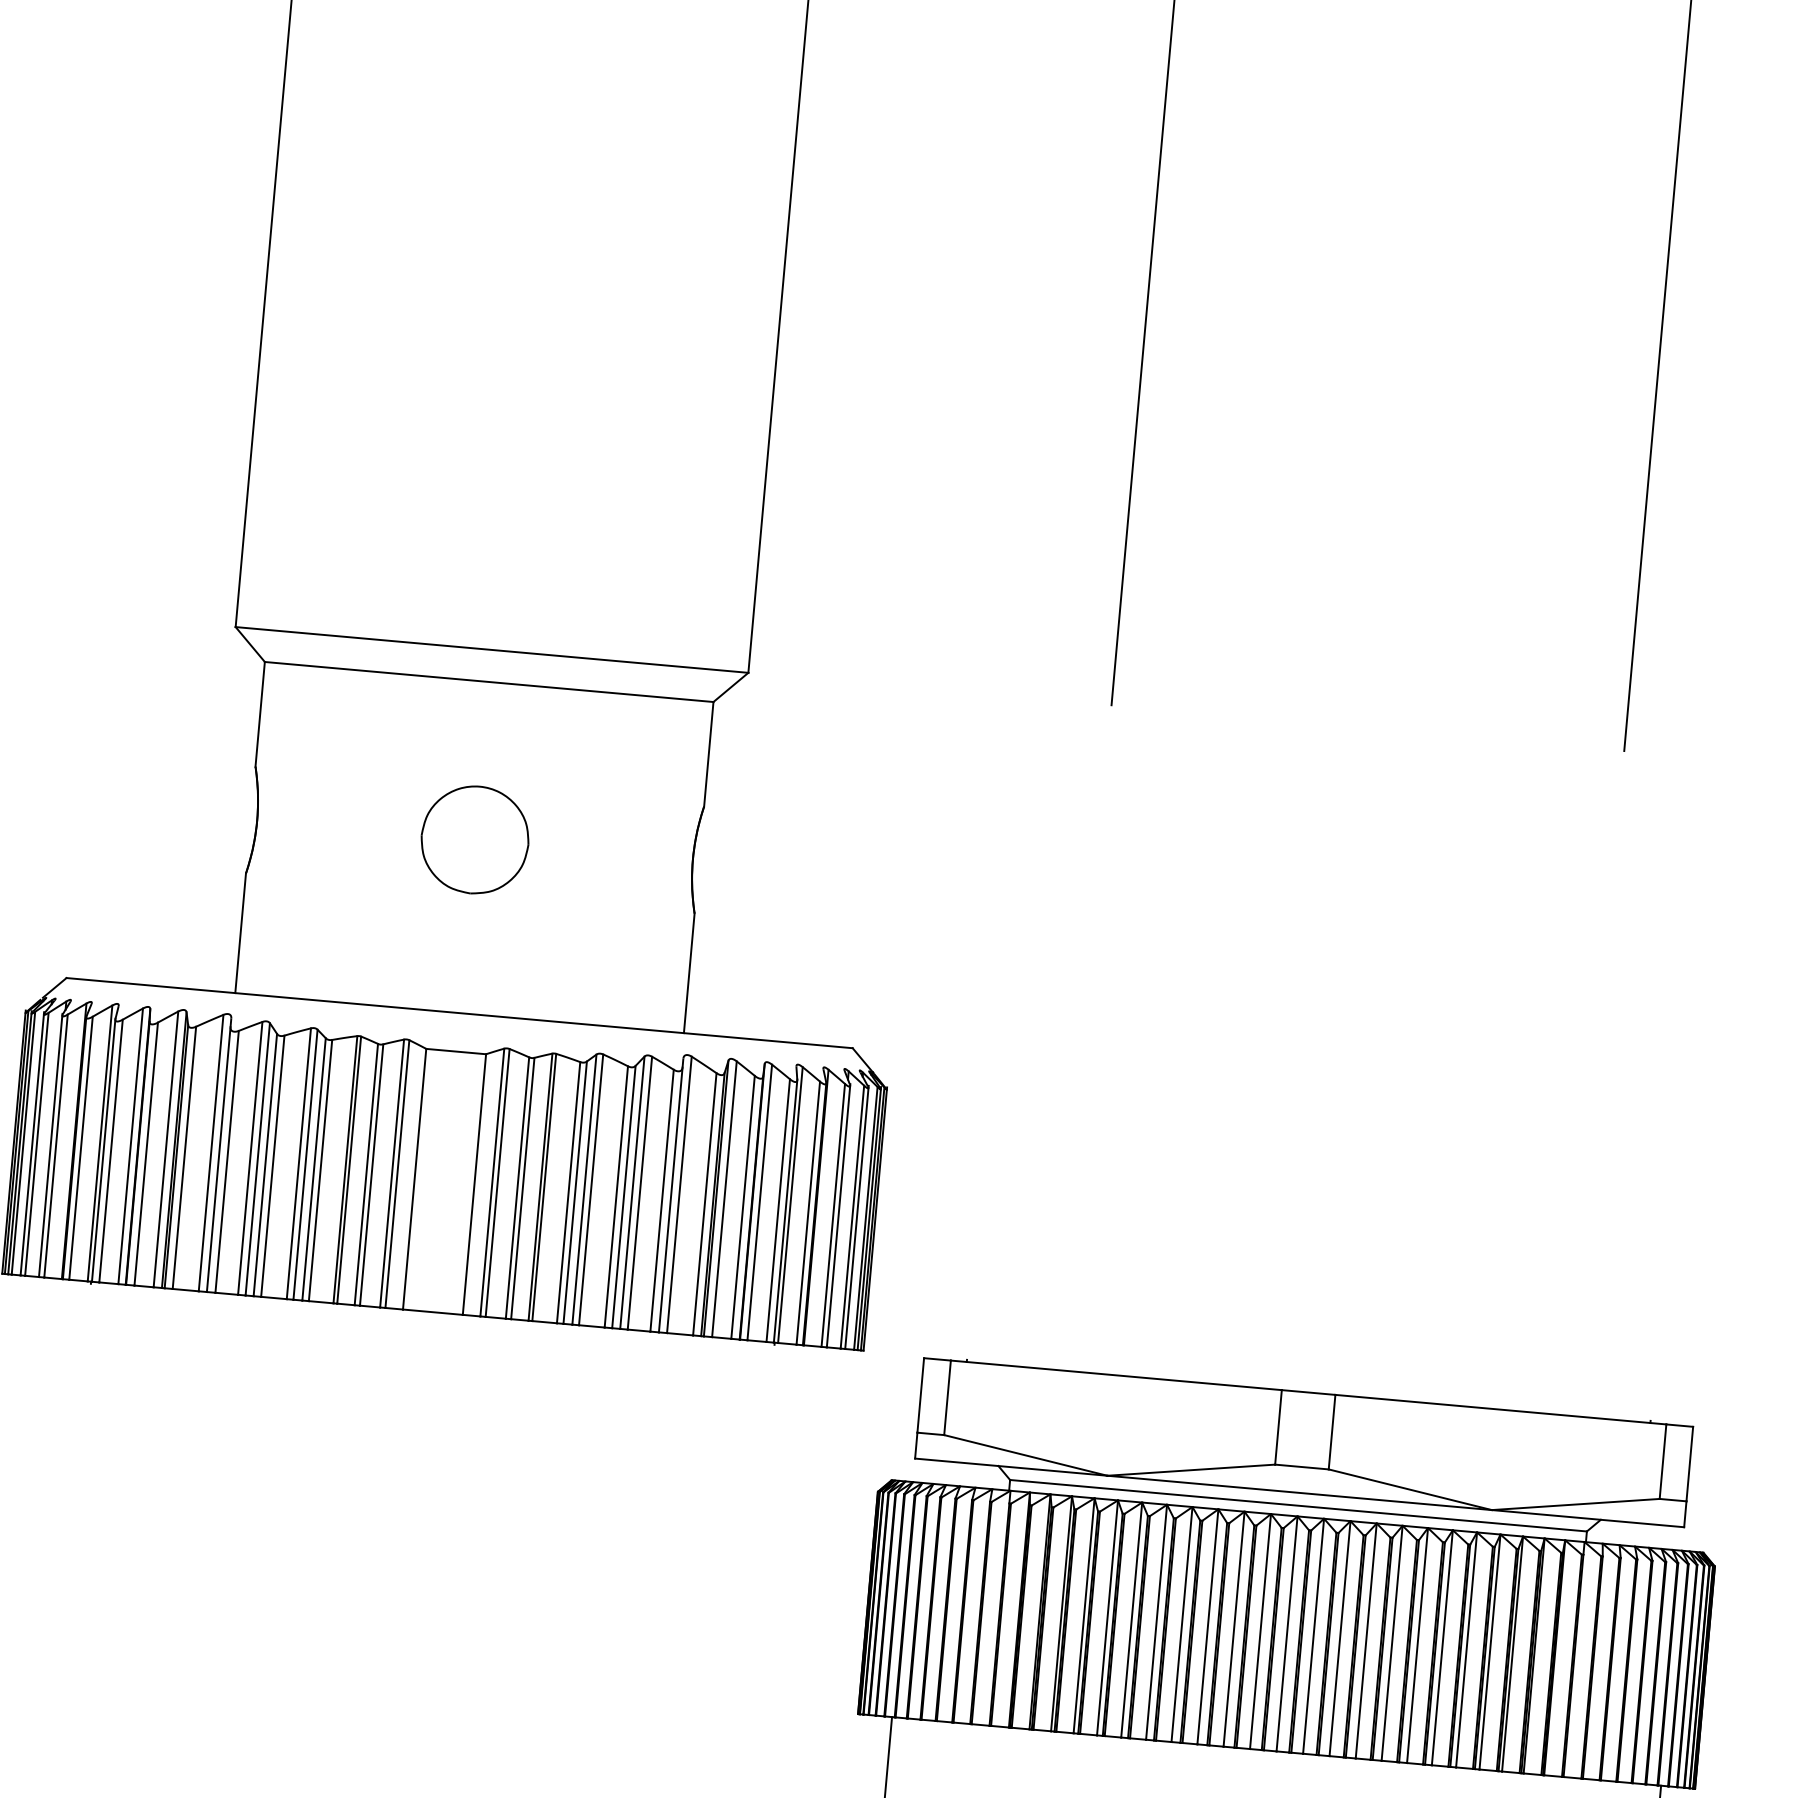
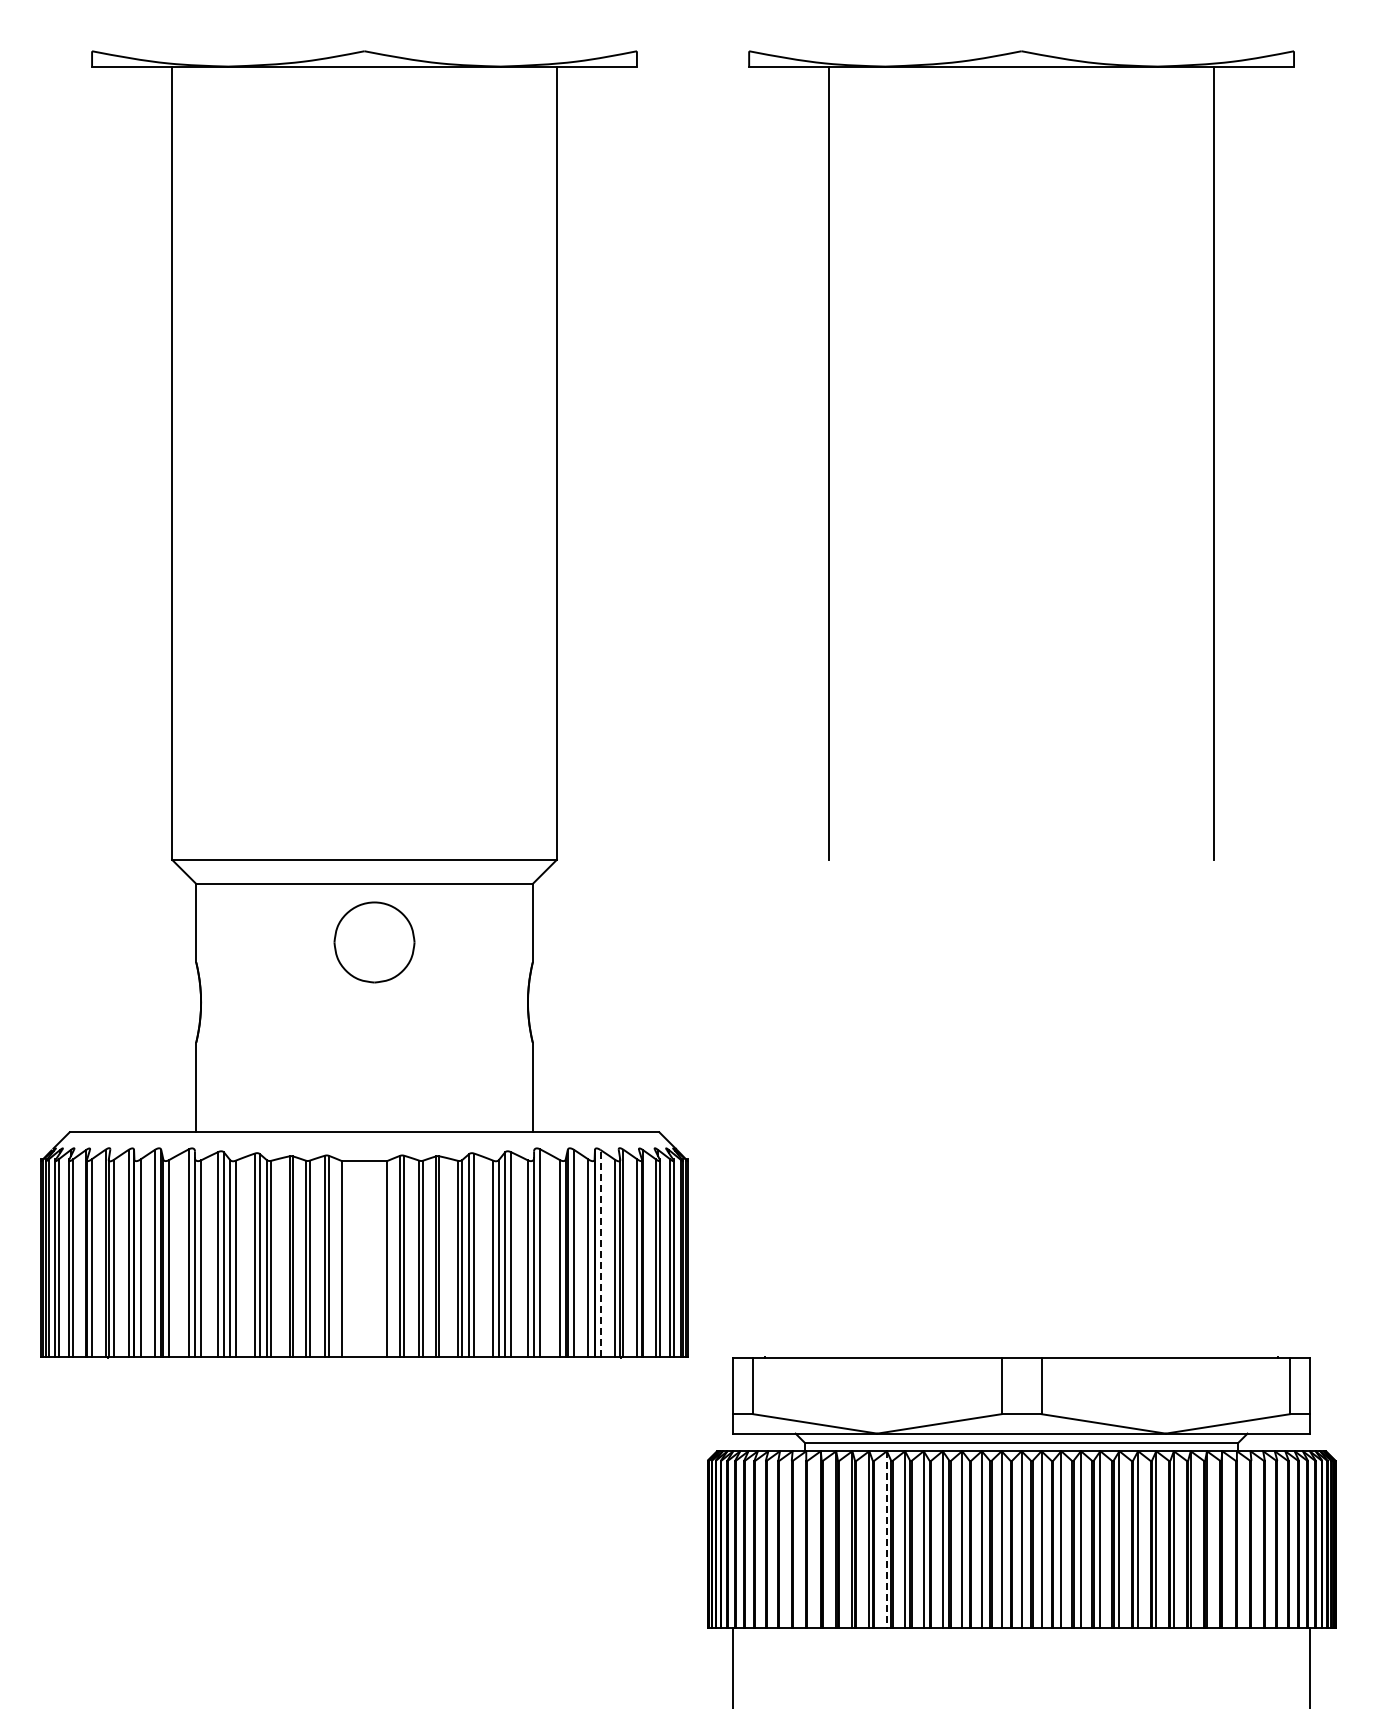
part: (475, 840) -> (374, 942), moved
line: (759, 1201) -> (600, 1252), solid -> dashed
line: (1106, 1617) -> (886, 1539), solid -> dashed

